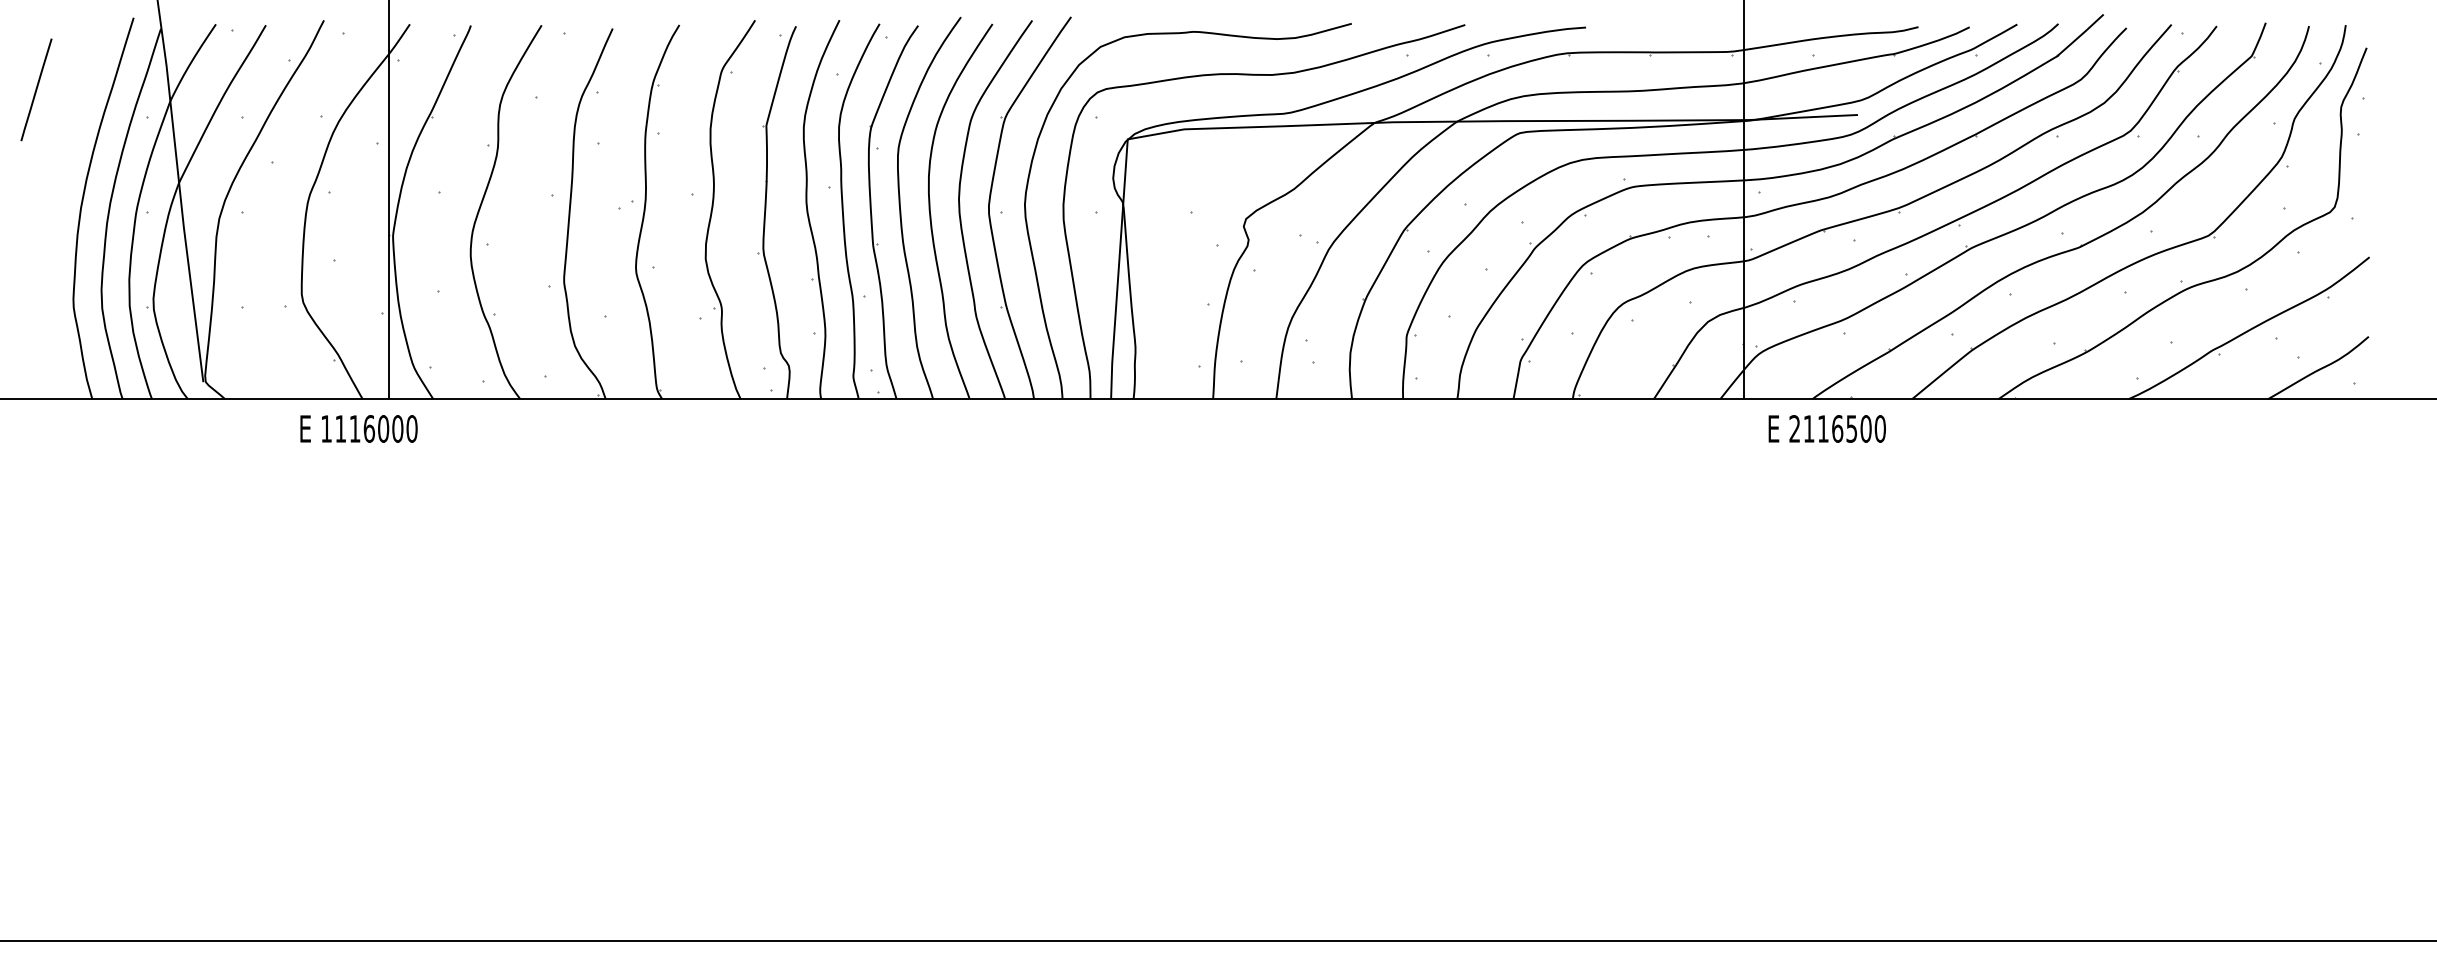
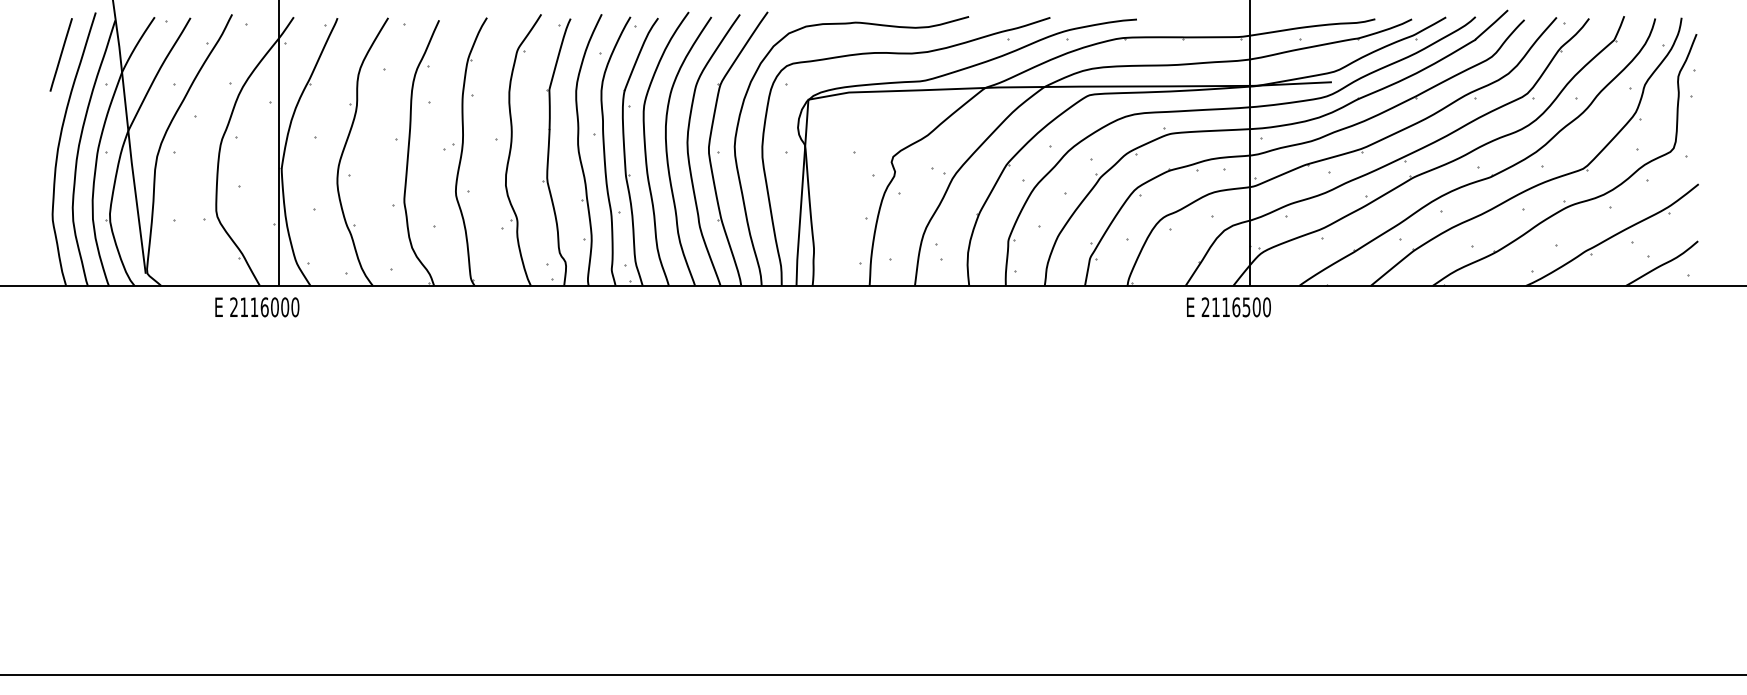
line: (36, 89) -> (61, 54), moved
text: (326, 428) -> (234, 306), 1116000 -> 2116000
text: (1826, 428) -> (1228, 306), moved

